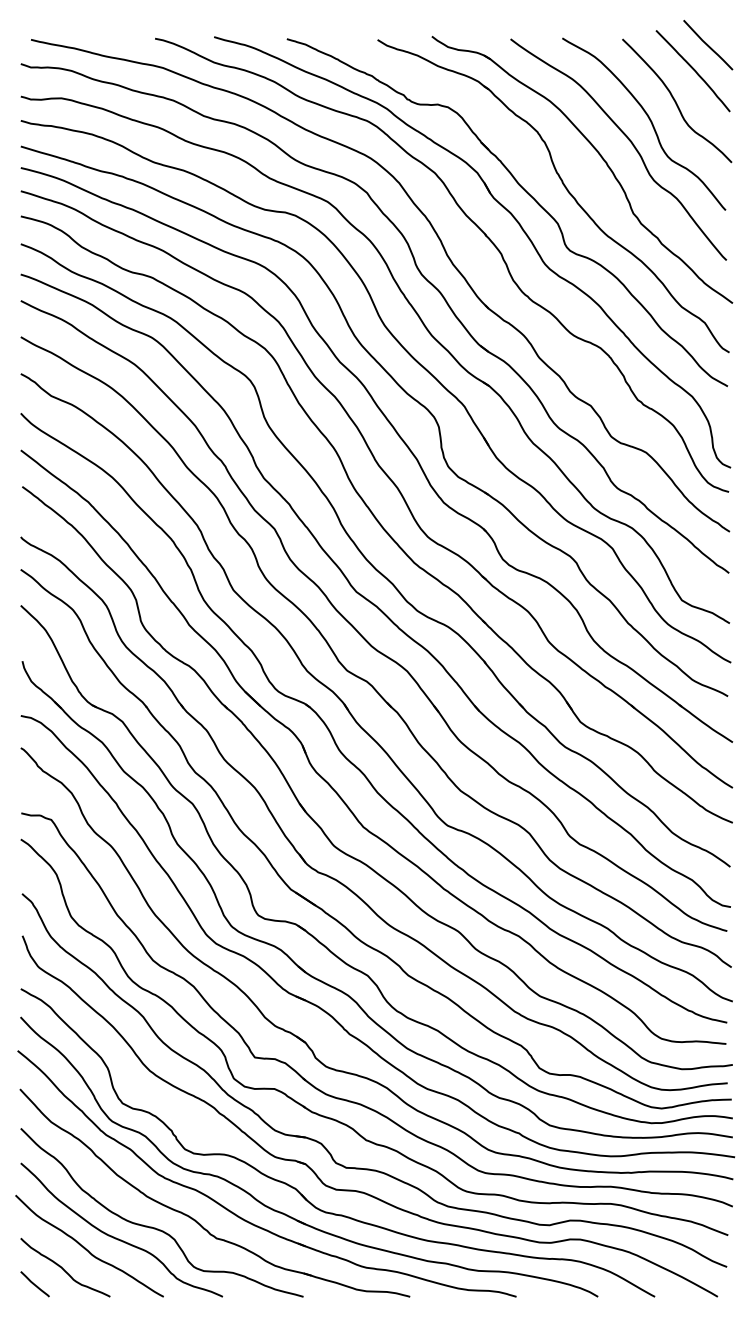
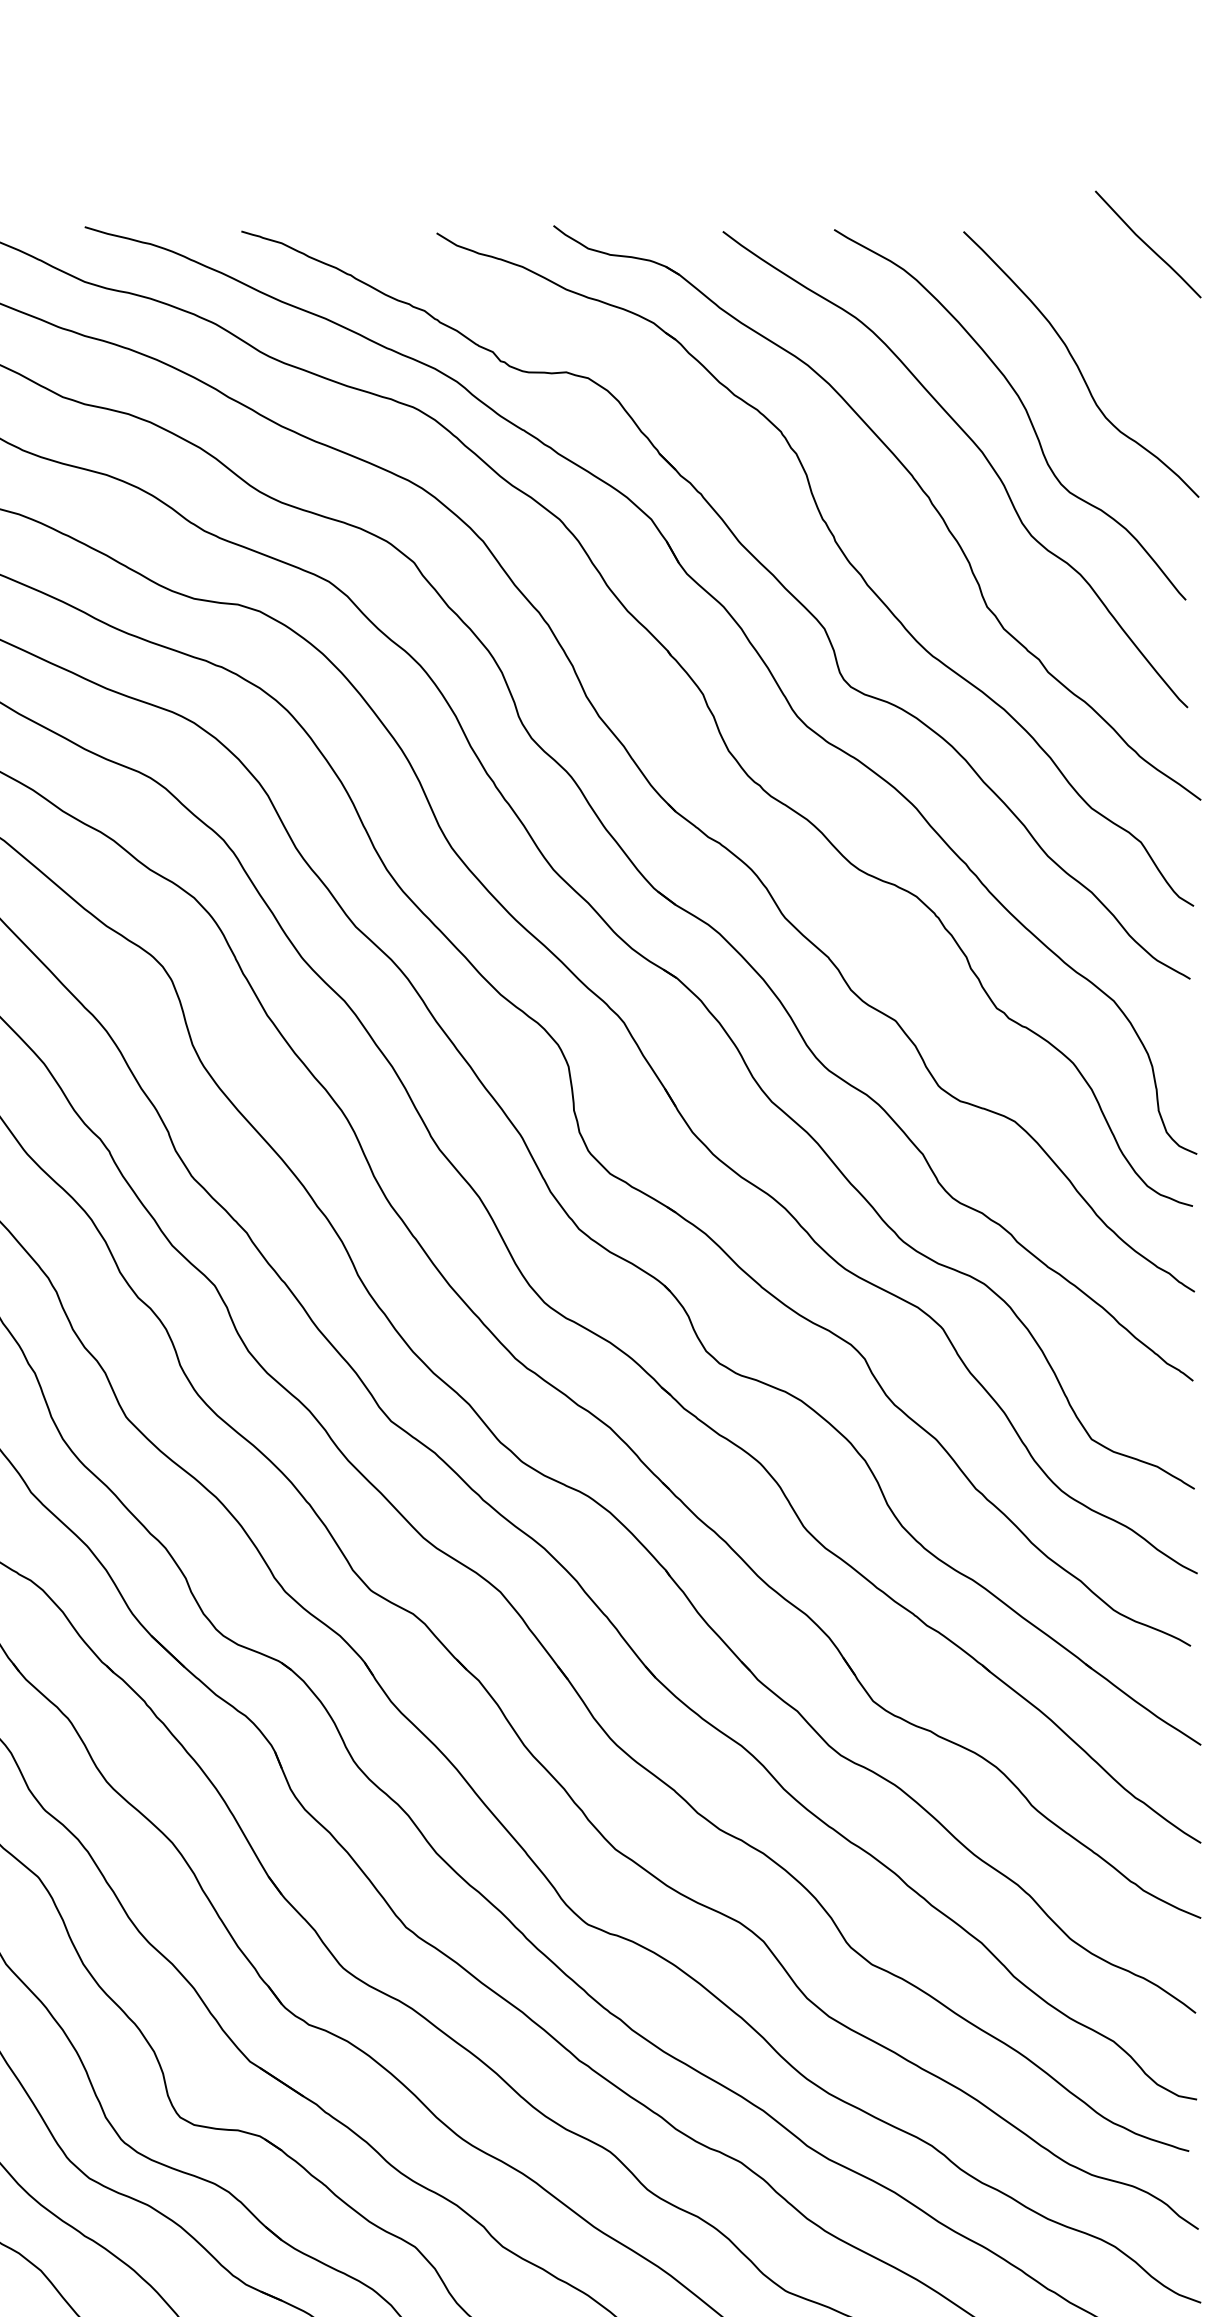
curve: (693, 70) -> (1116, 299), removed

